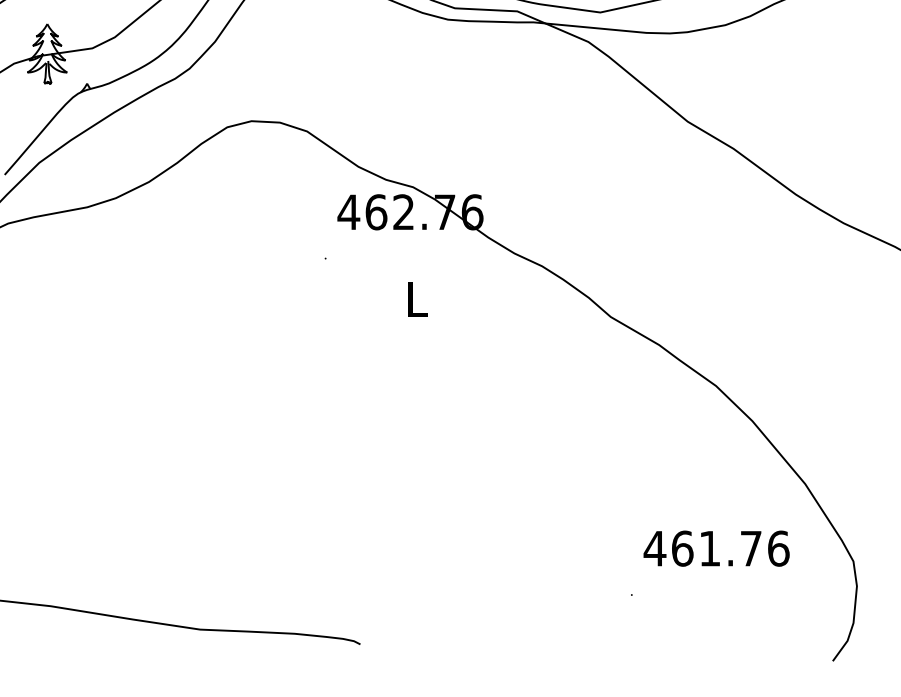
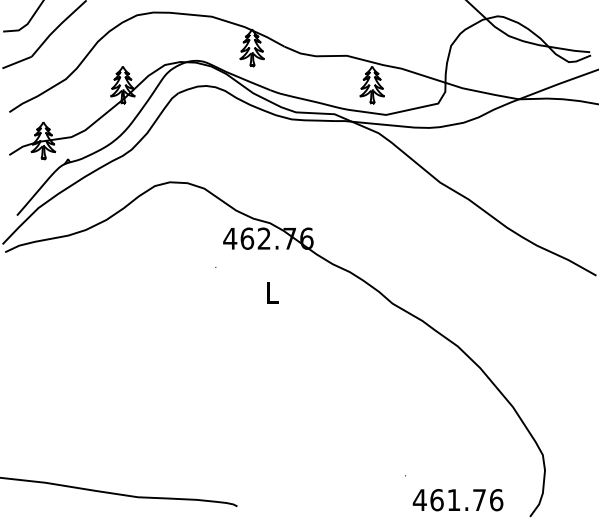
text: (715, 549) -> (457, 500), moved

